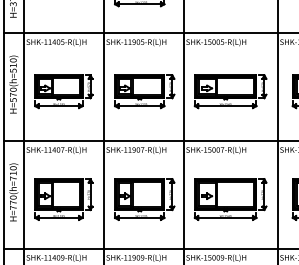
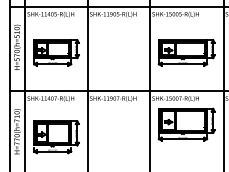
part: (144, 91) -> (119, 52), removed
part: (144, 199) -> (119, 137), removed
part: (230, 199) -> (186, 124), moved

